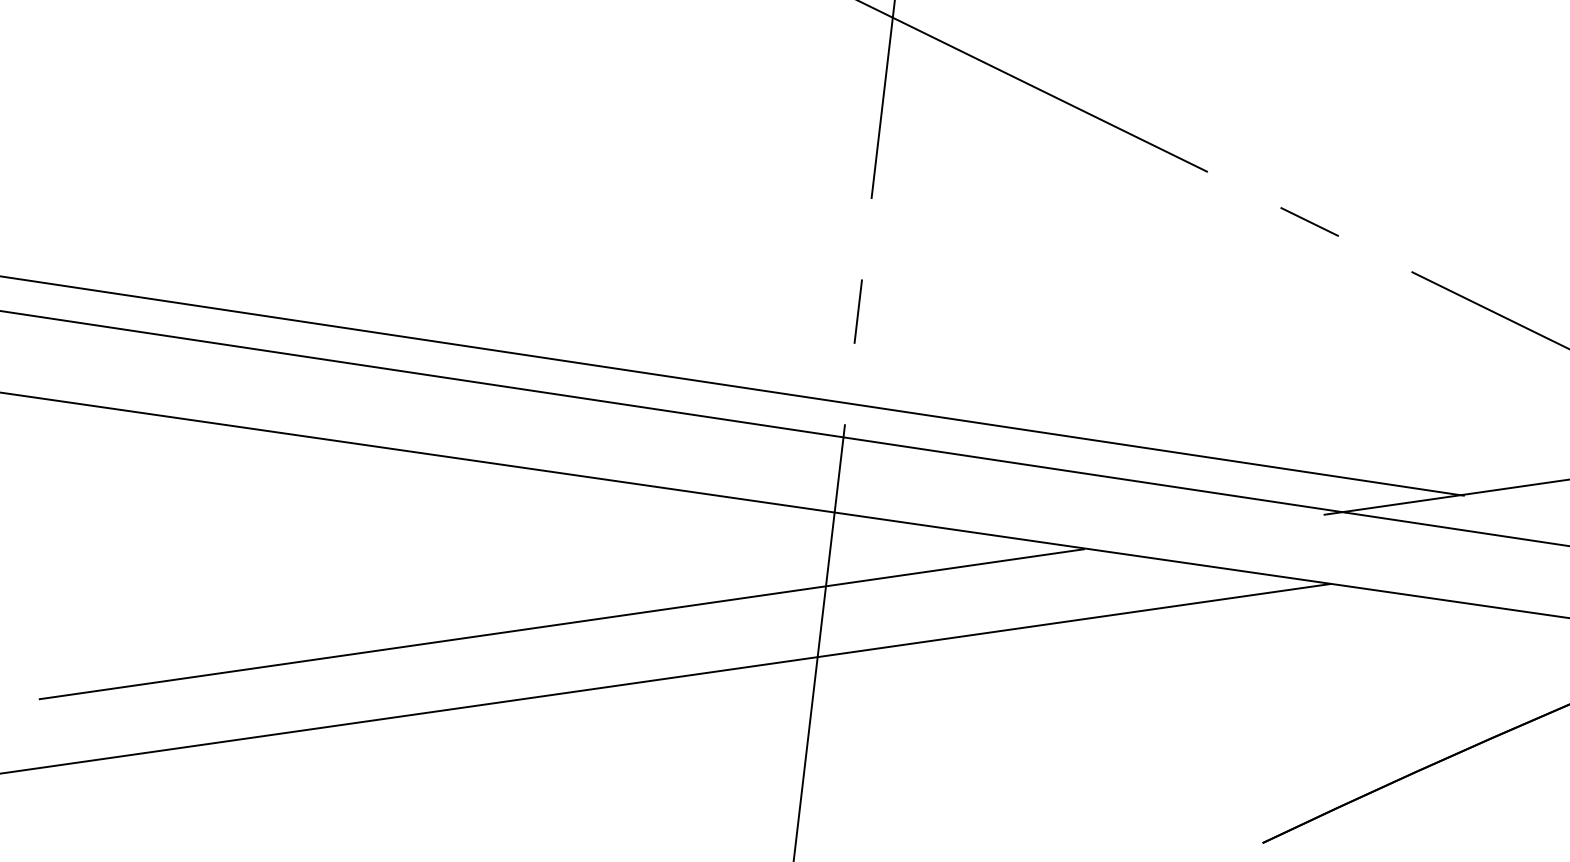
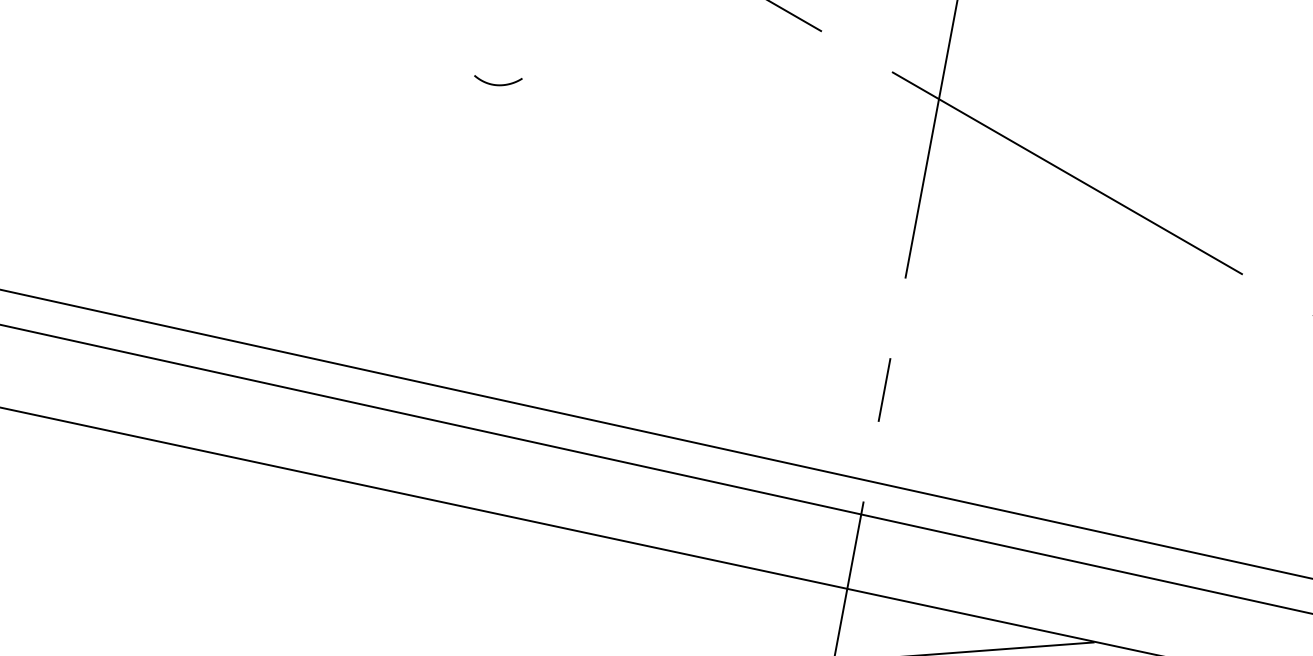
curve: (453, 32) -> (499, 84), added

